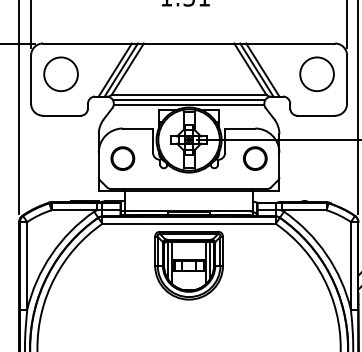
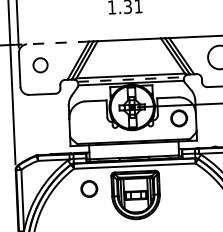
line: (87, 43) -> (58, 42), solid -> dashed
circle: (60, 74) -> (40, 65), size x0.6
line: (189, 100) -> (131, 79), solid -> dashed
part: (122, 158) -> (89, 188), moved

